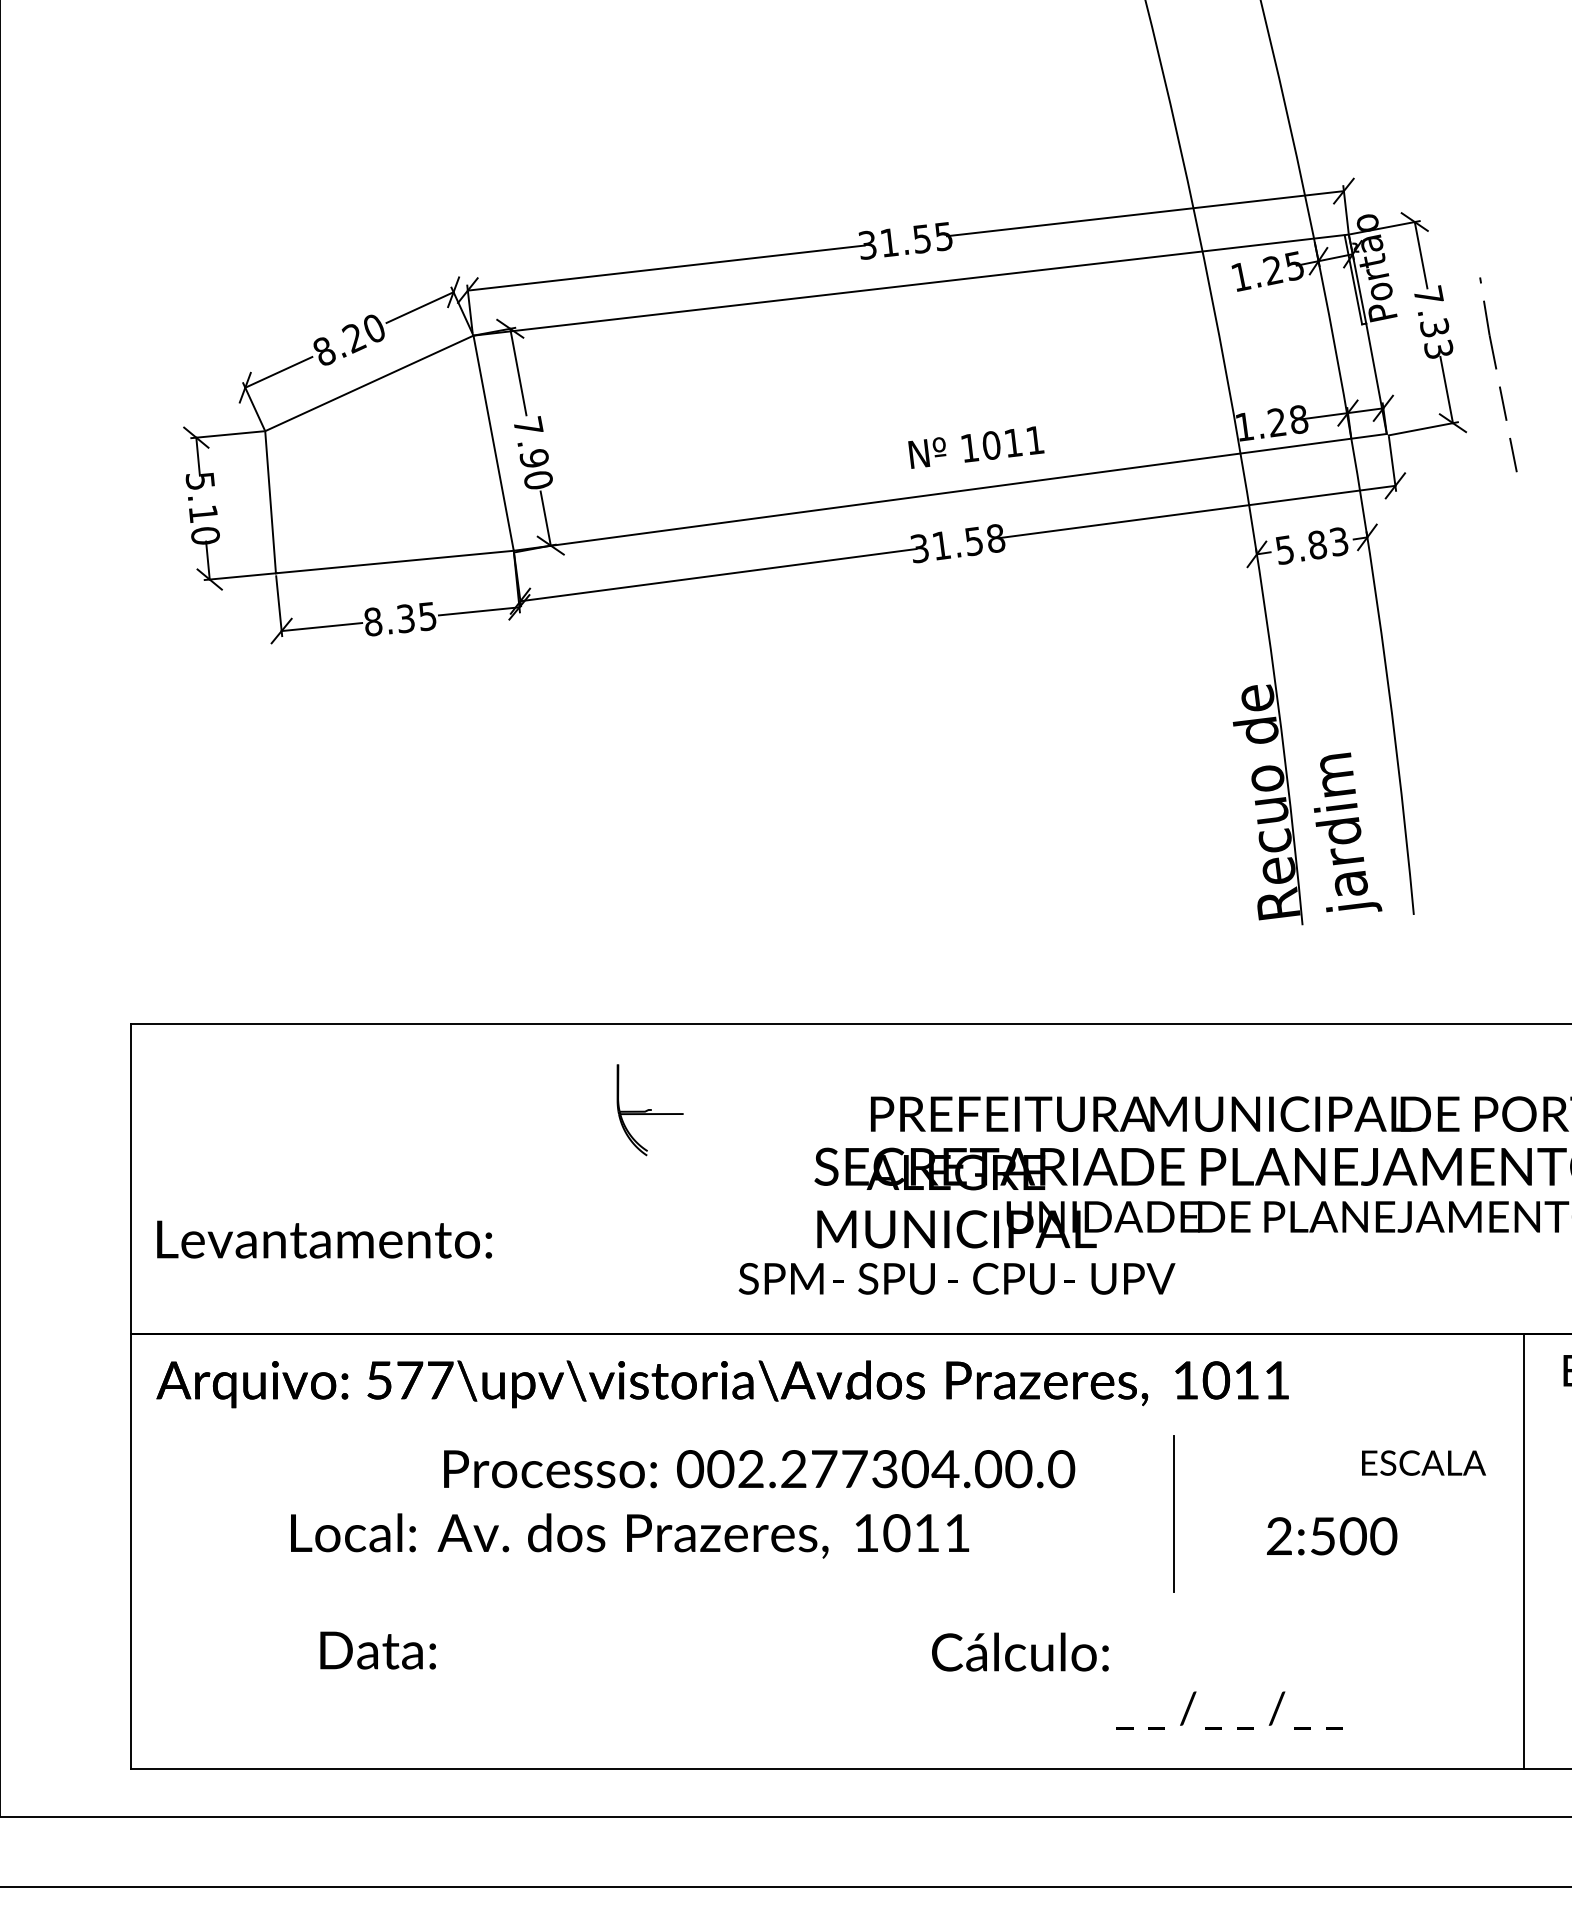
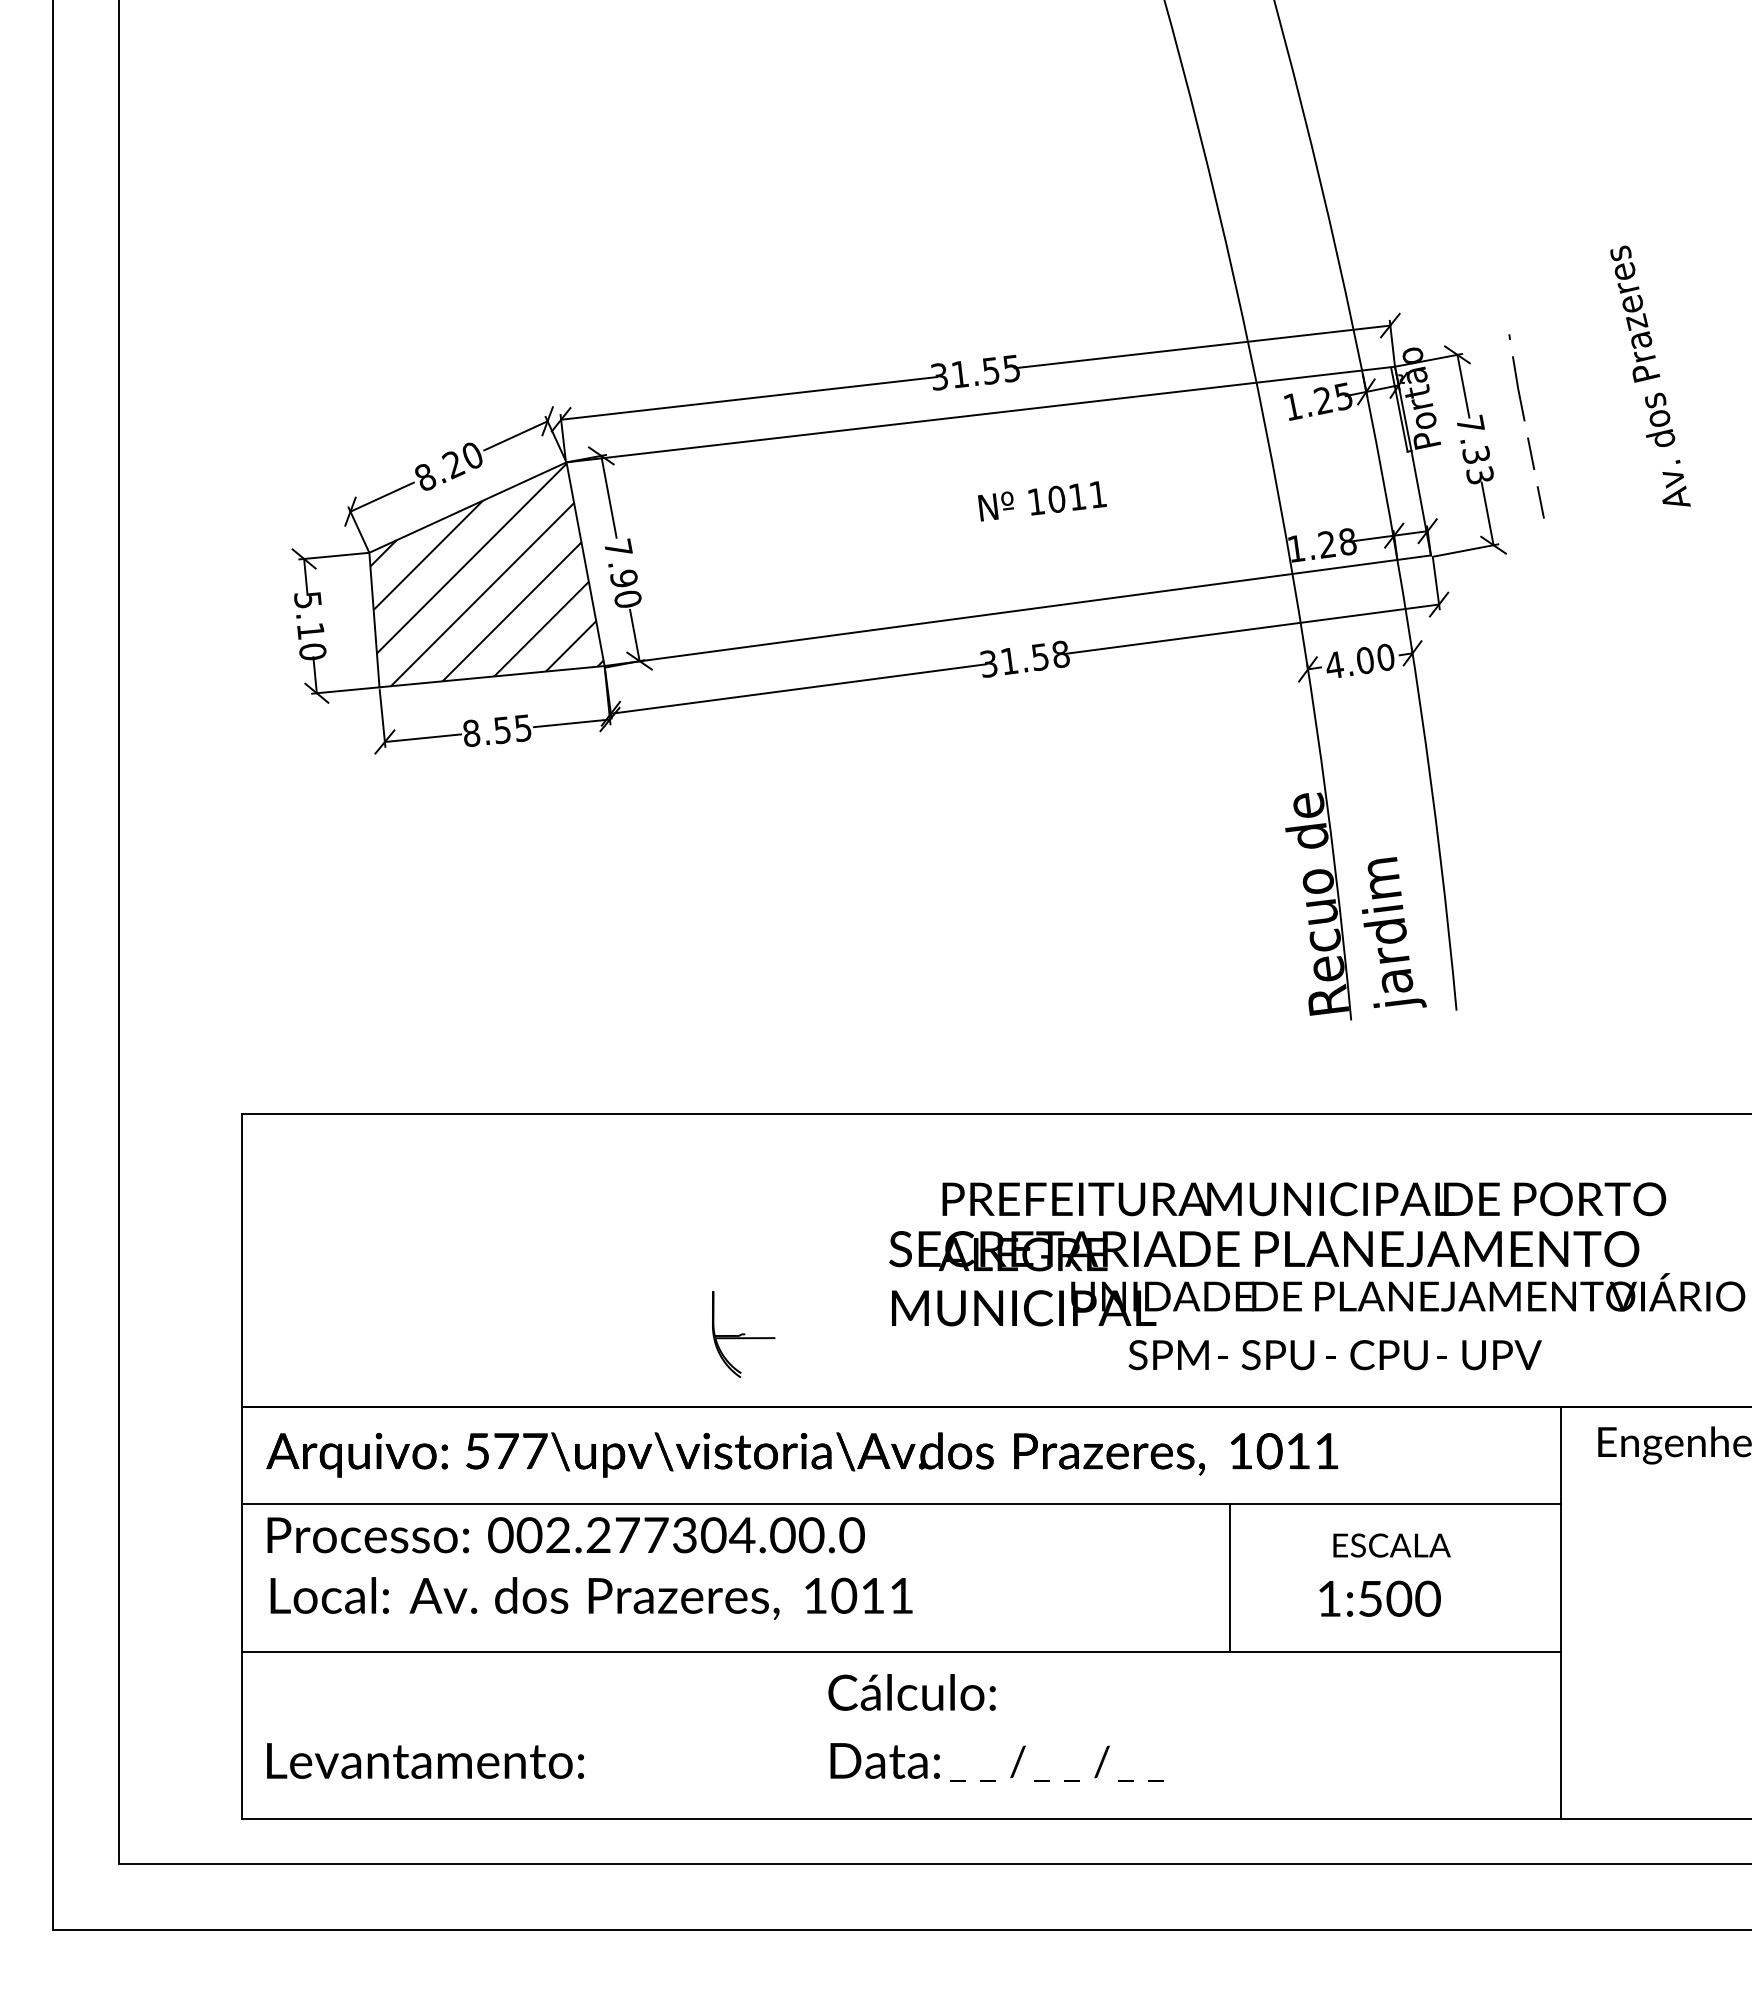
part: (1498, 374) -> (1526, 426), moved
text: (976, 447) -> (1042, 501), moved
hatch: (388, 454) -> (486, 574), added
text: (1312, 546) -> (1360, 661), 5.83 -> 4.00
text: (405, 617) -> (502, 729), 8.35 -> 8.55
part: (649, 1110) -> (743, 1334), moved
text: (324, 1239) -> (425, 1760), moved
text: (956, 1279) -> (1334, 1355), moved
line: (826, 1435) -> (900, 1503), added
text: (1423, 1463) -> (1391, 1545), moved
text: (758, 1469) -> (565, 1535), moved
text: (629, 1535) -> (591, 1598), moved
text: (1279, 1535) -> (1329, 1598), 2:500 -> 1:500
line: (826, 1591) -> (900, 1651), added
text: (377, 1650) -> (884, 1760), moved
text: (1019, 1652) -> (911, 1692), moved
text: (1228, 1710) -> (1056, 1763), moved

